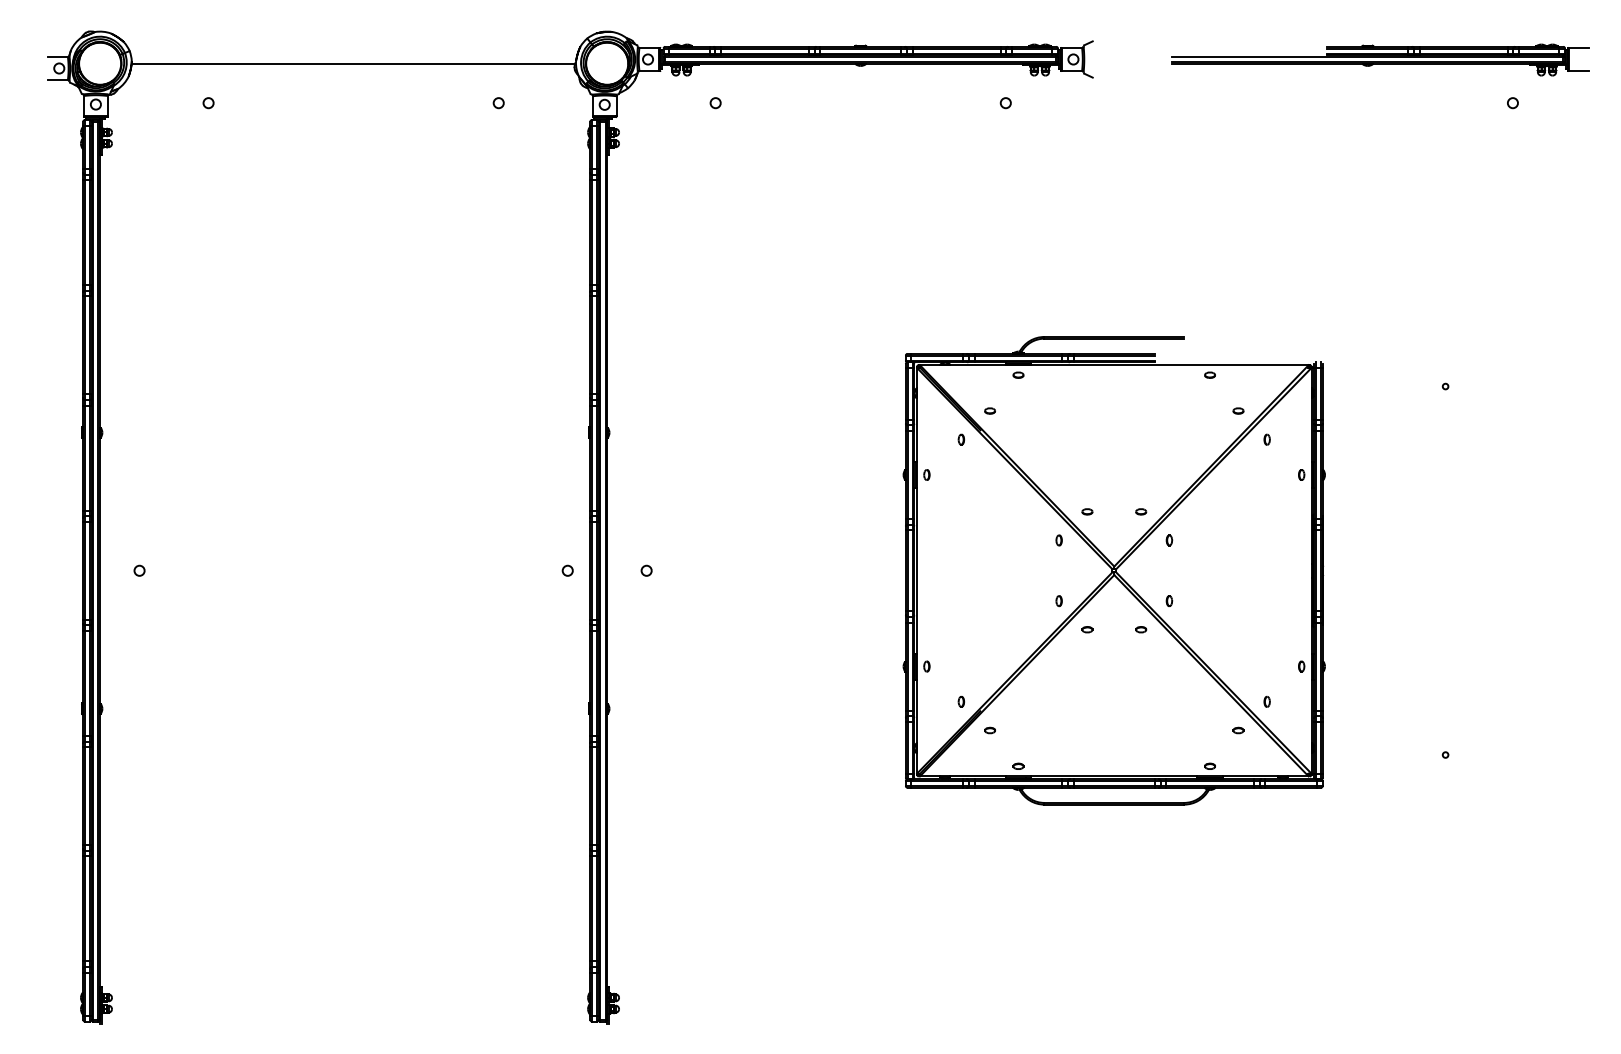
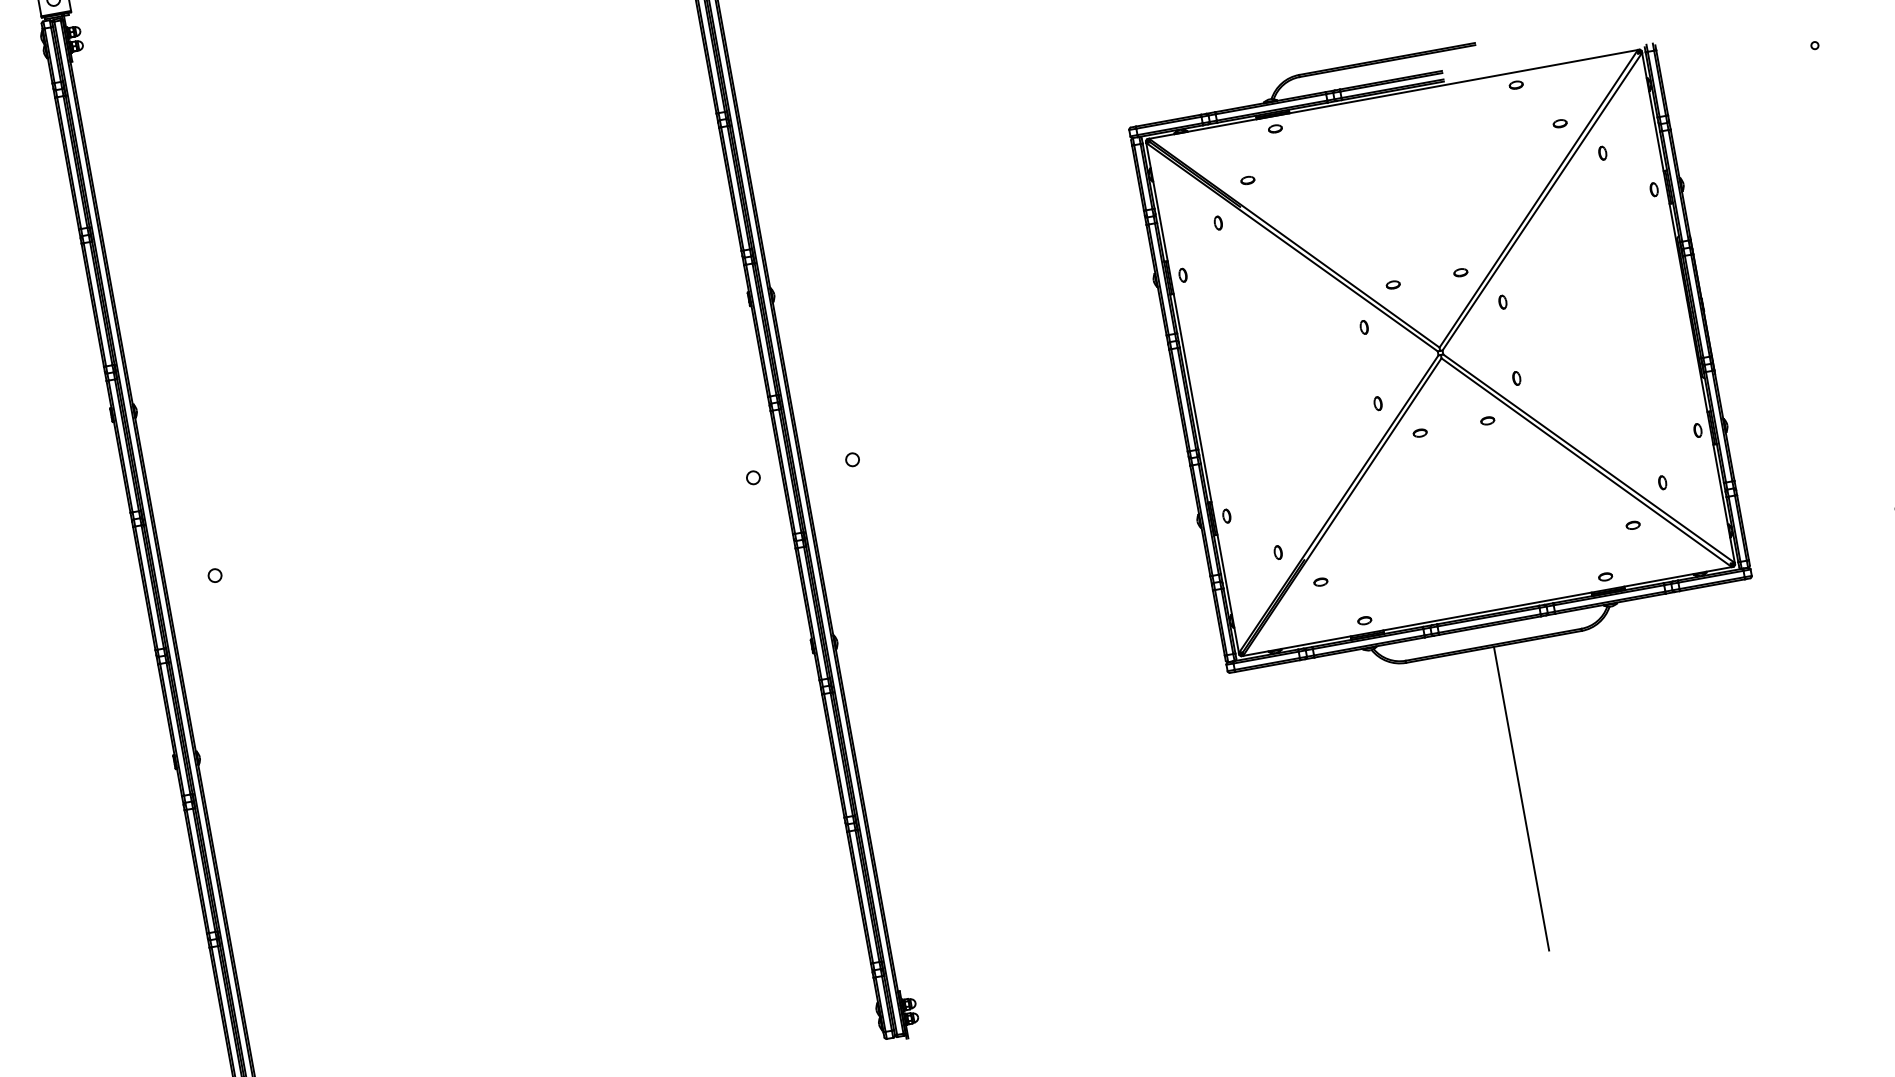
line: (1114, 925) -> (1521, 798), added

